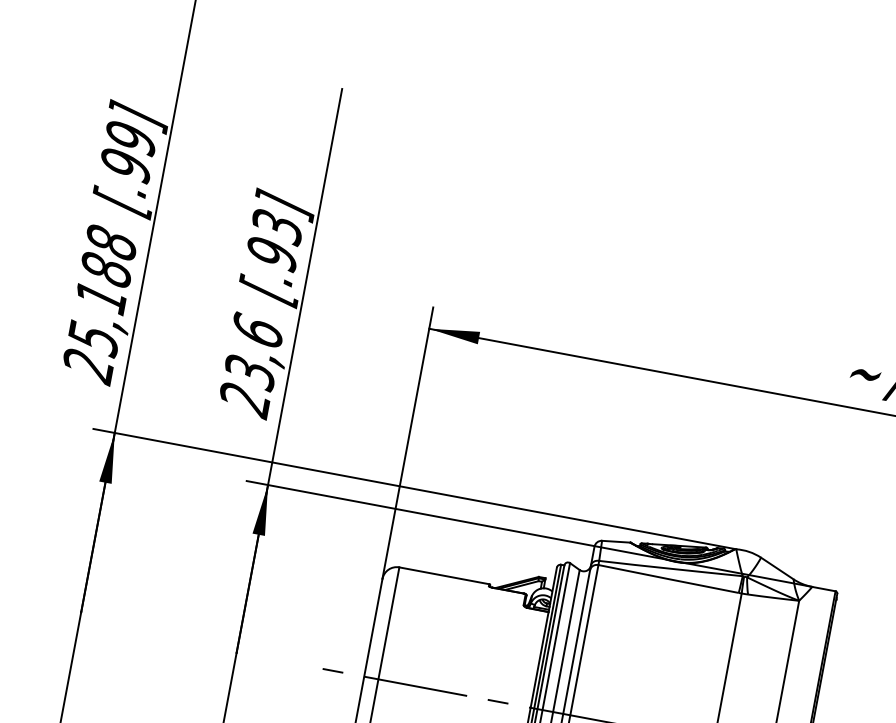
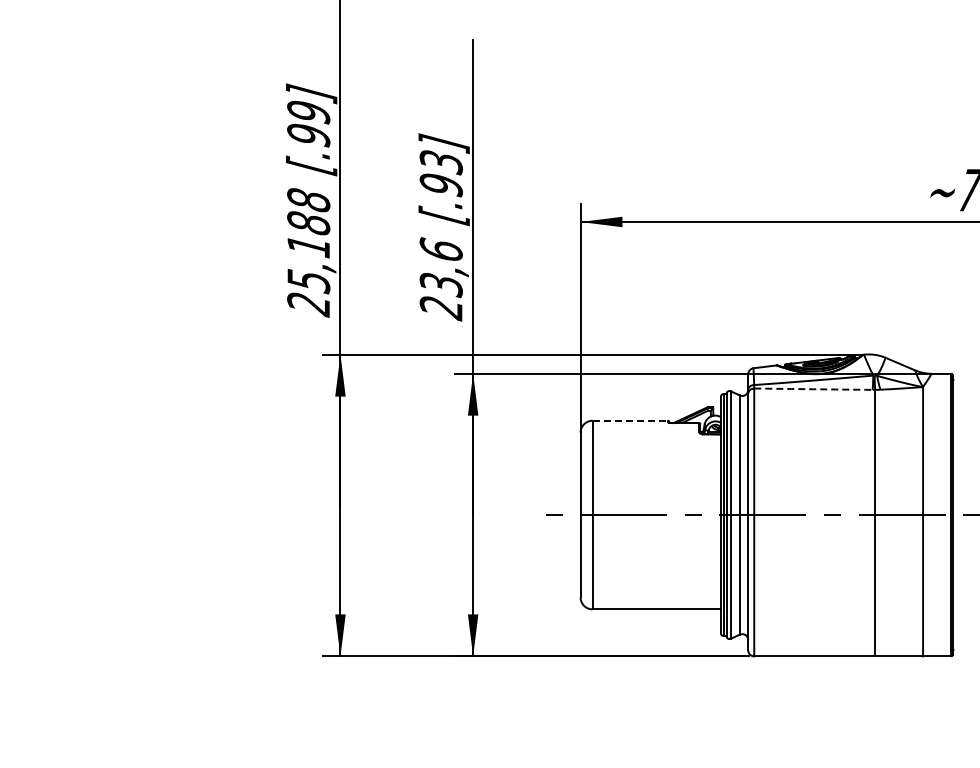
line: (444, 575) -> (630, 420), solid -> dashed
arc: (668, 579) -> (813, 389), solid -> dashed

